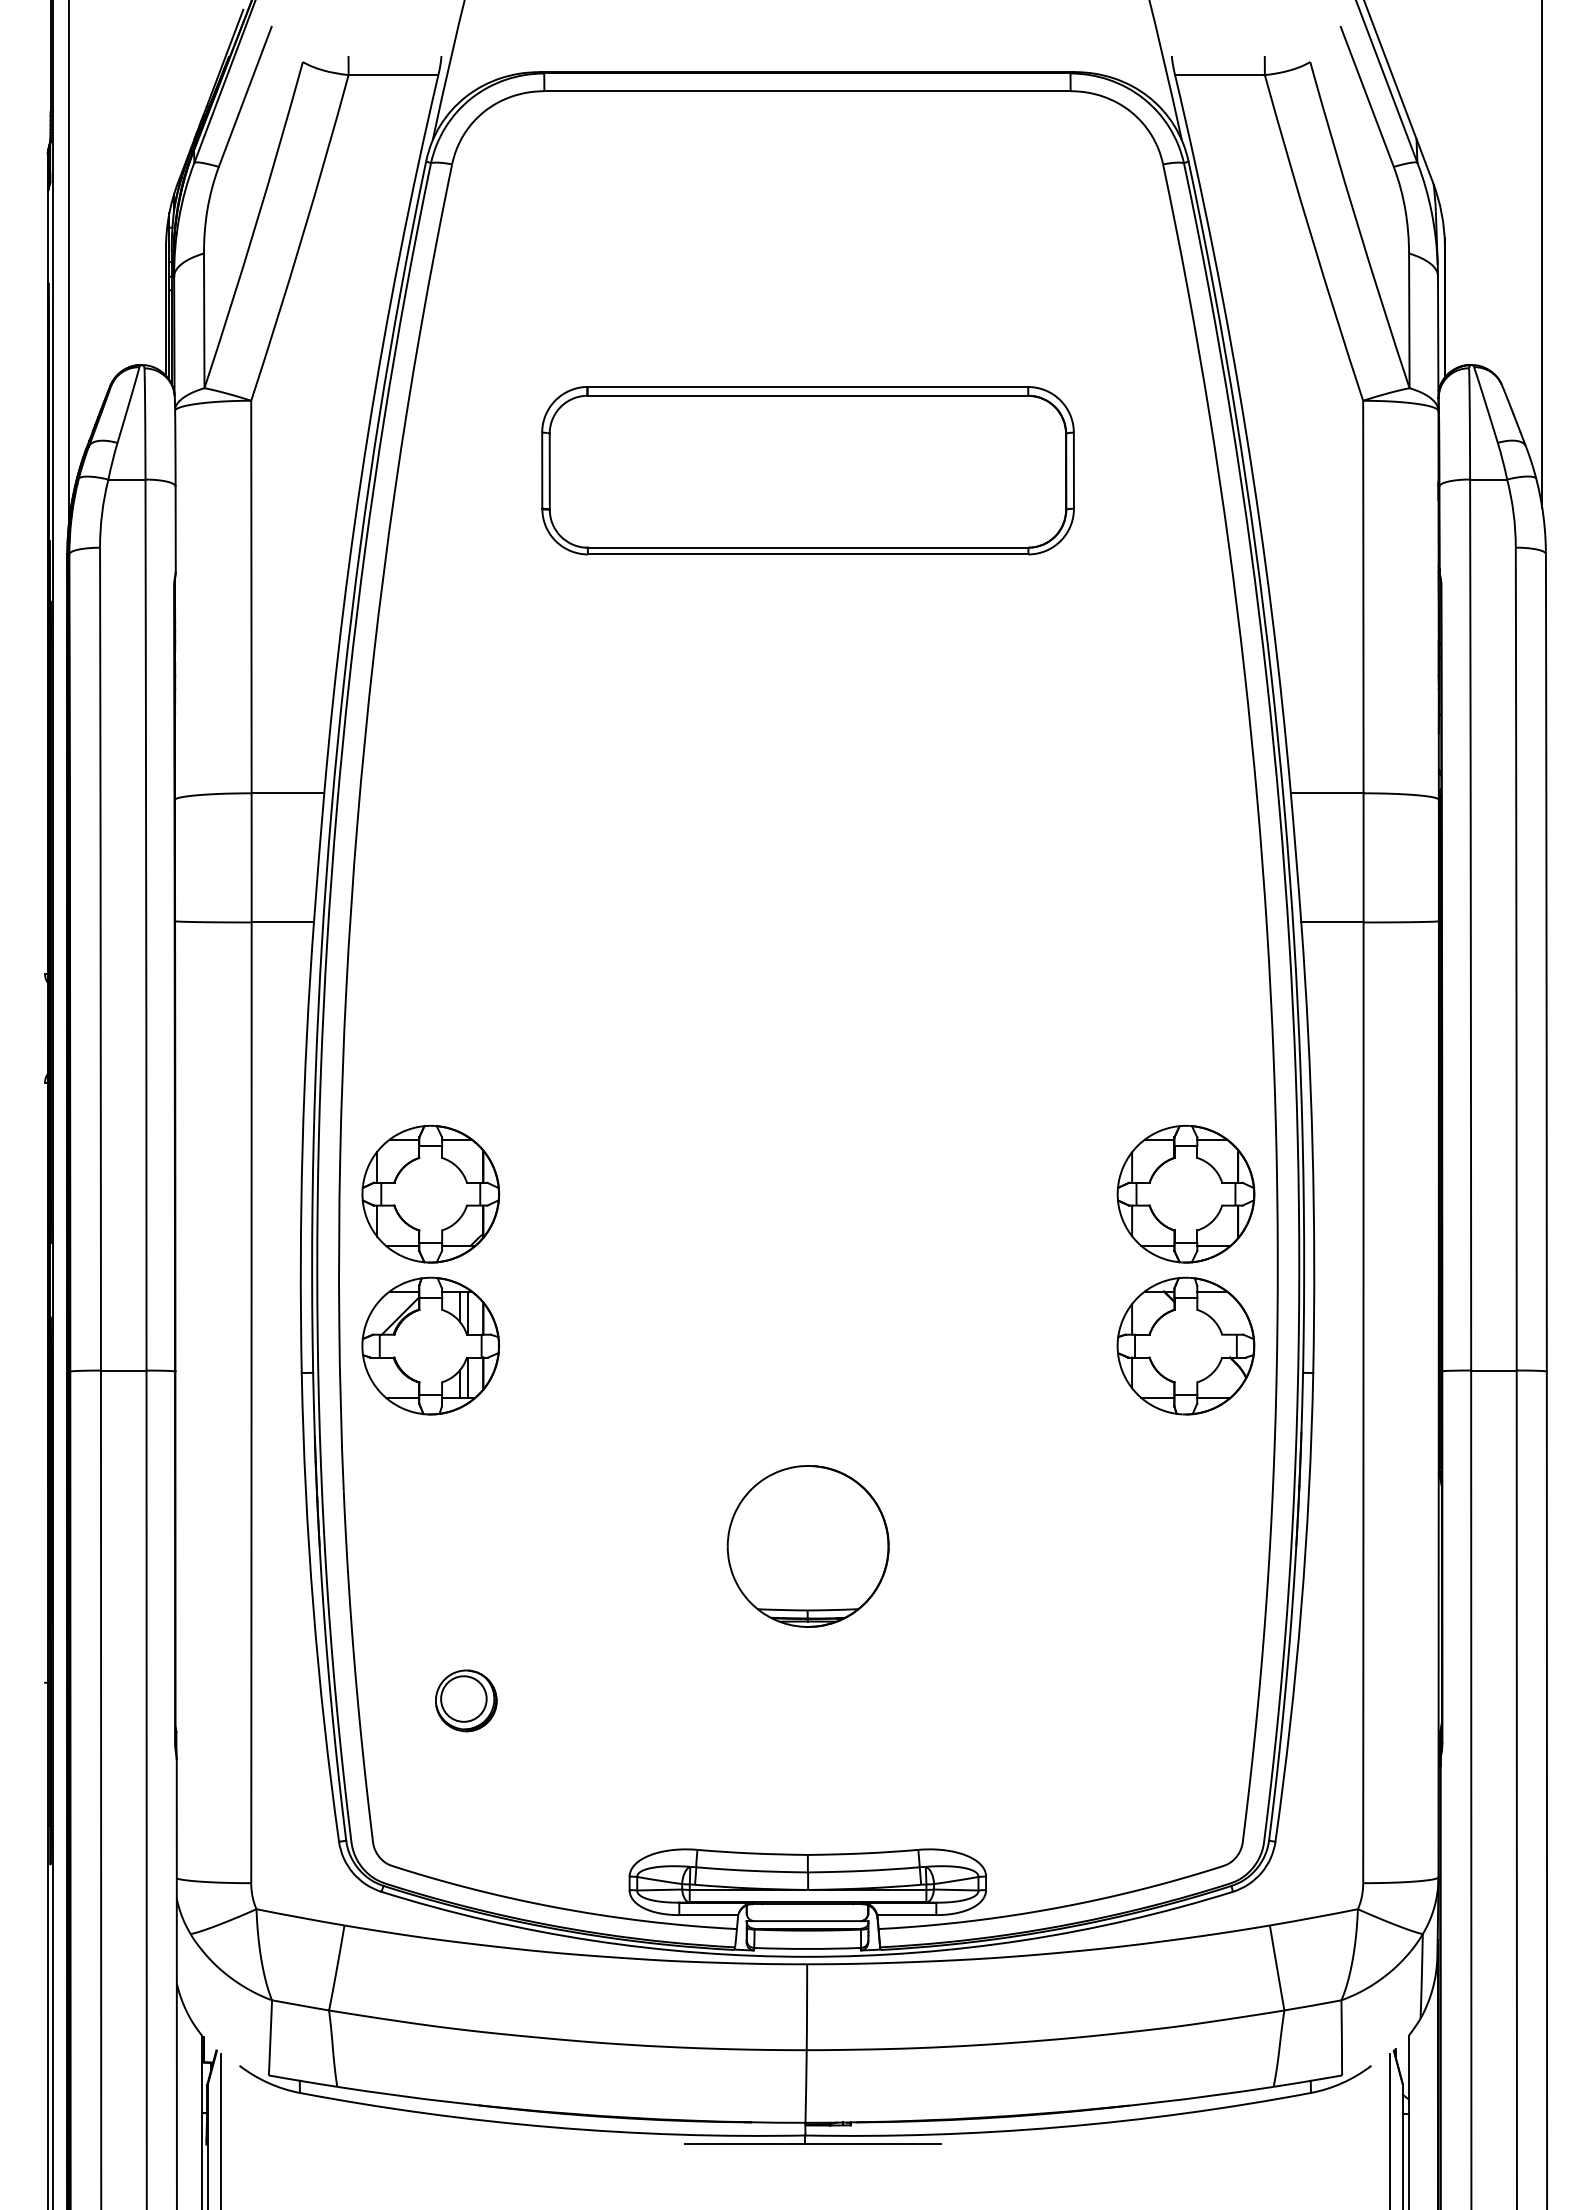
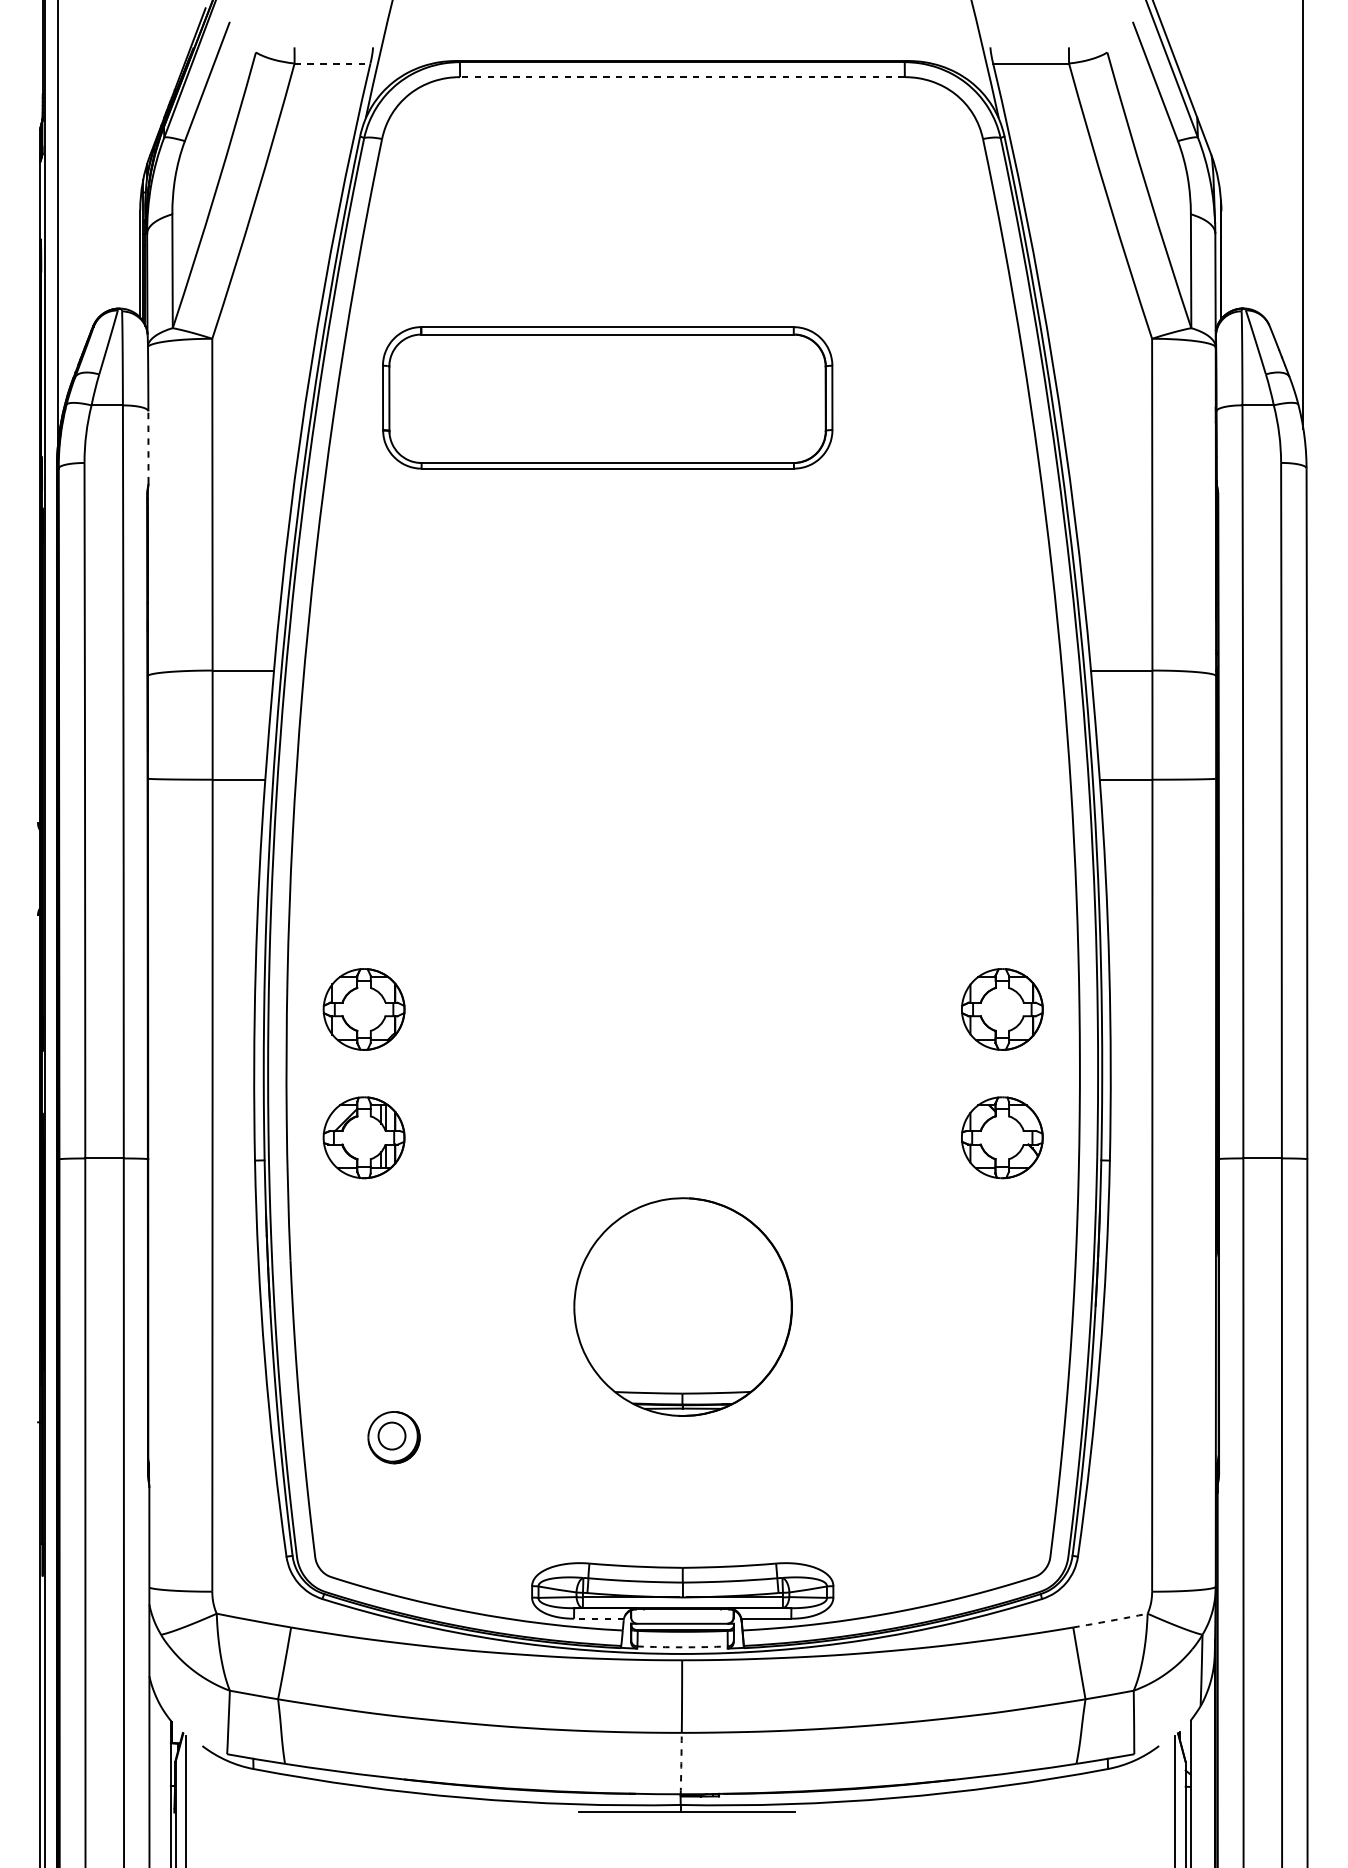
line: (393, 75) -> (332, 63), solid -> dashed
line: (806, 91) -> (681, 77), solid -> dashed
part: (807, 470) -> (607, 397), moved
line: (175, 529) -> (148, 447), solid -> dashed
part: (430, 1194) -> (363, 1009), size x0.7
part: (1185, 1194) -> (1001, 1009), size x0.7
part: (430, 1345) -> (363, 1137), size x0.7
part: (1185, 1345) -> (1001, 1137), size x0.7
part: (807, 1546) -> (682, 1307), size x1.6
circle: (463, 1698) -> (391, 1435), size x0.7
line: (708, 1915) -> (598, 1619), solid -> dashed
arc: (1313, 1917) -> (1110, 1620), solid -> dashed
arc: (807, 1948) -> (682, 1646), solid -> dashed
arc: (806, 2086) -> (681, 1763), solid -> dashed

